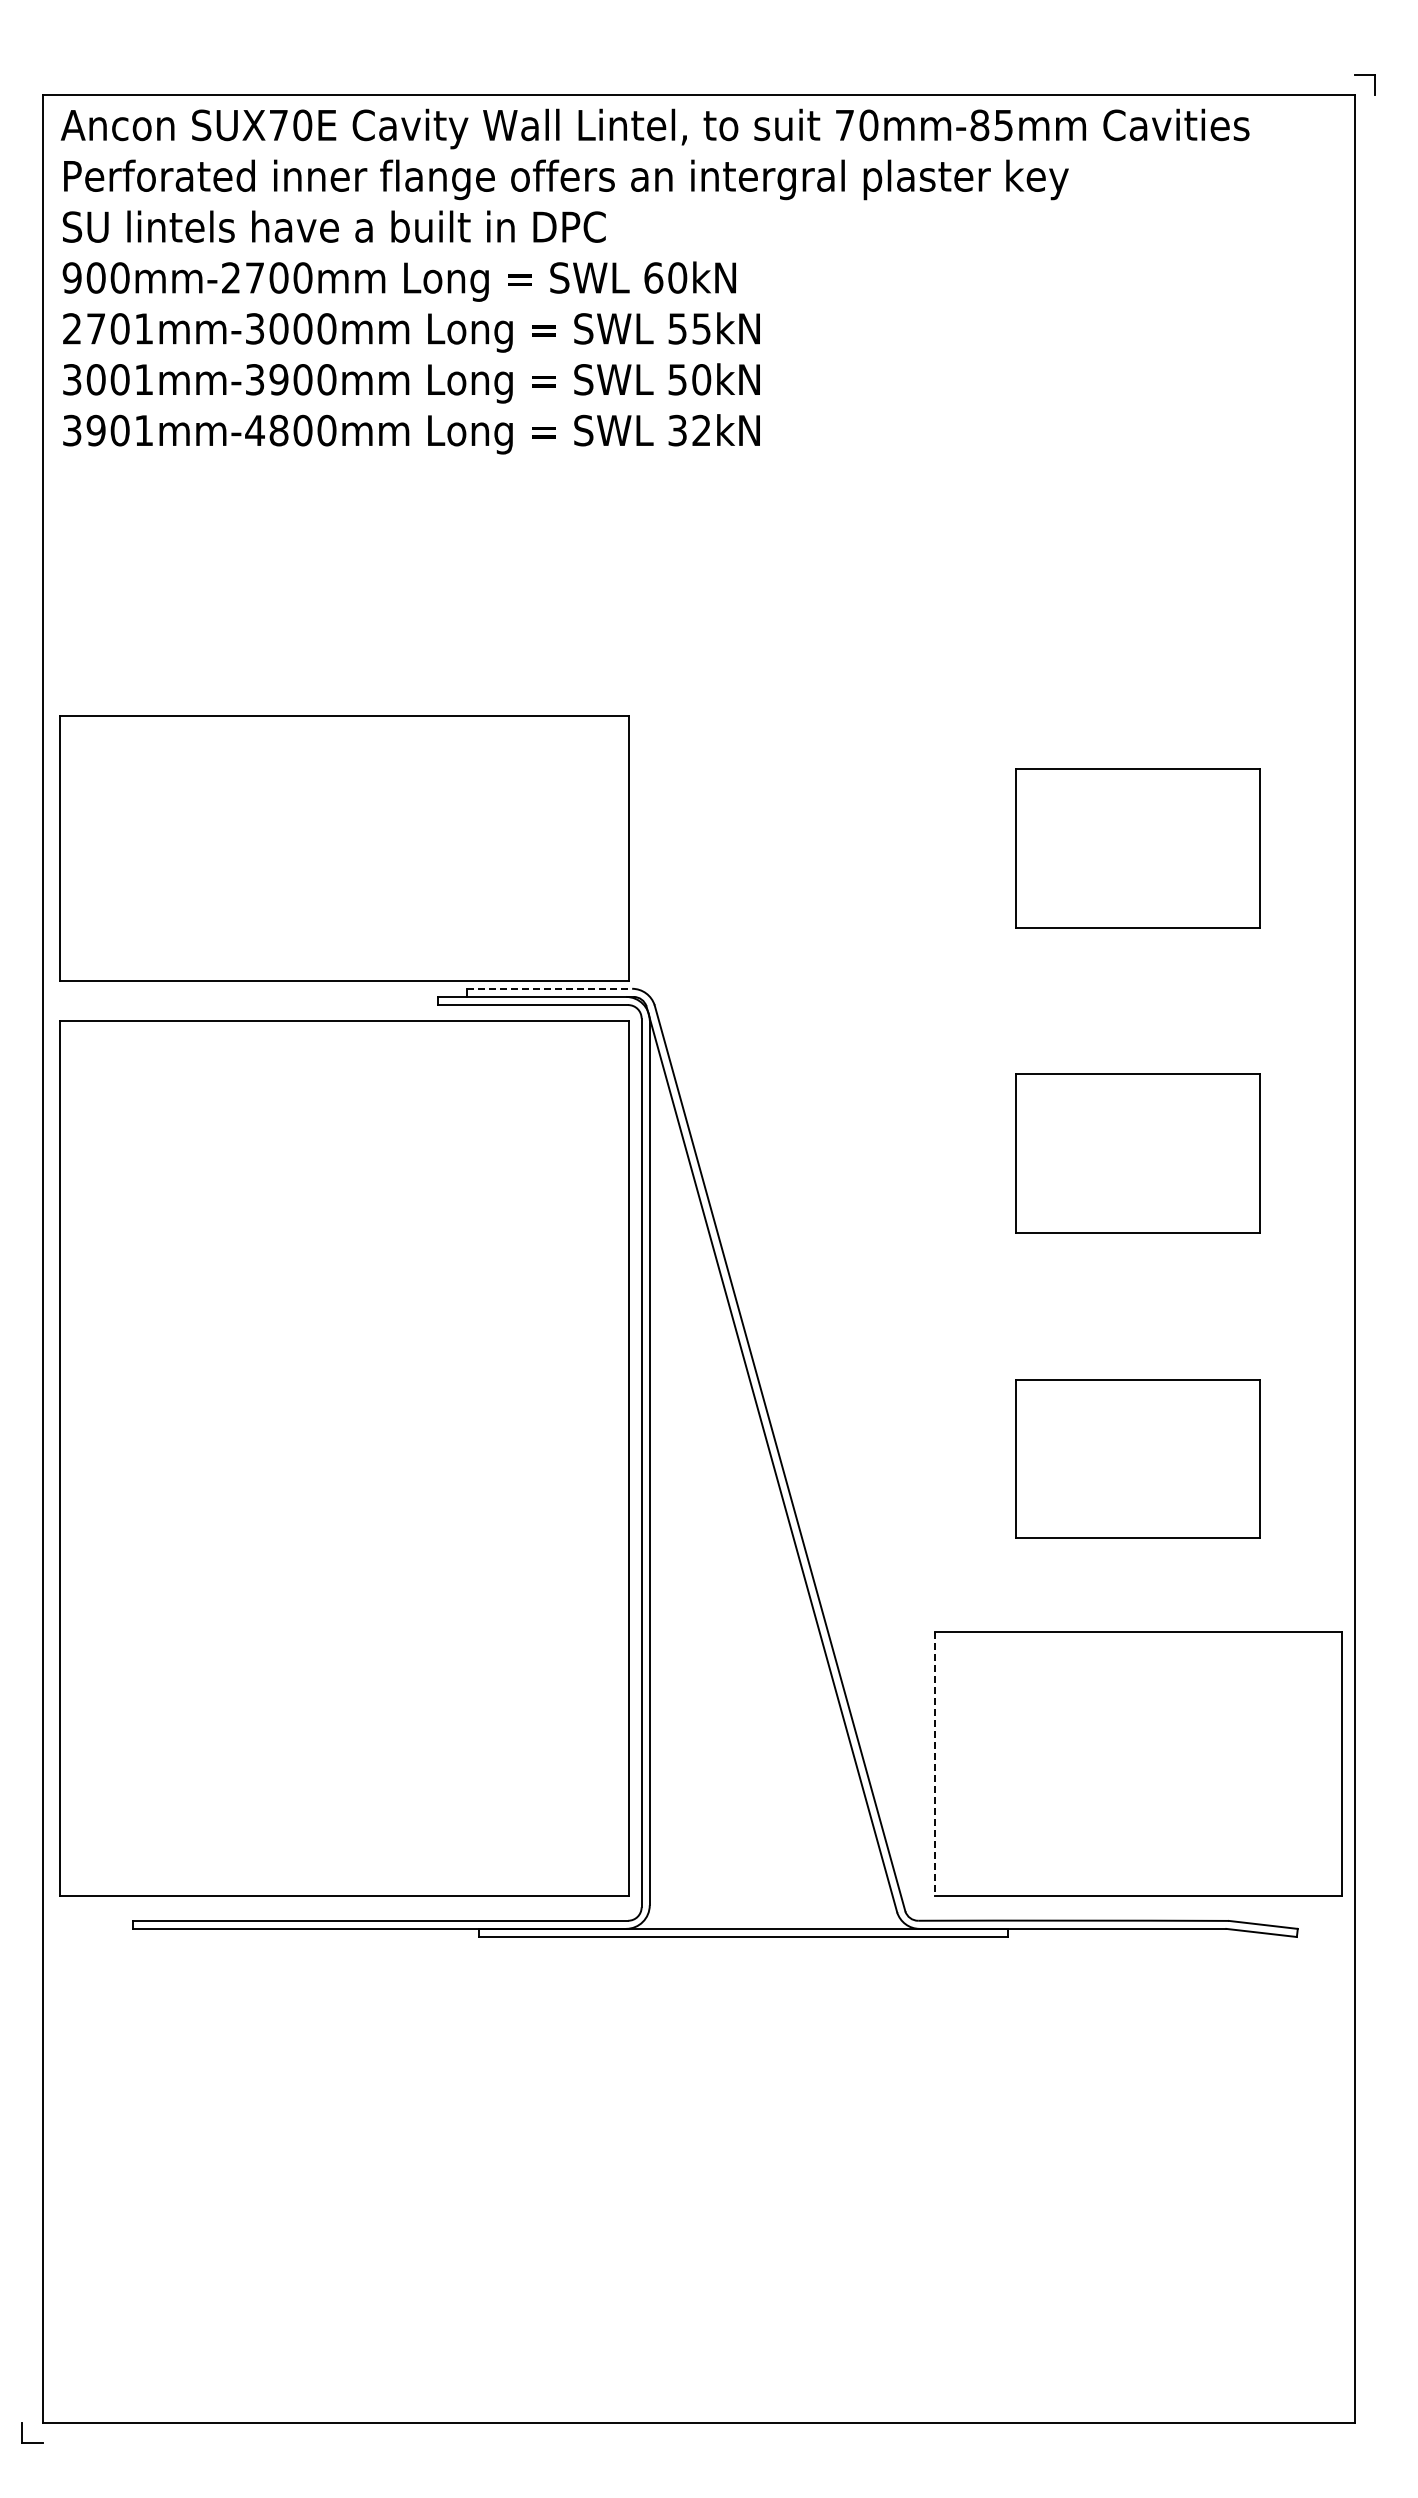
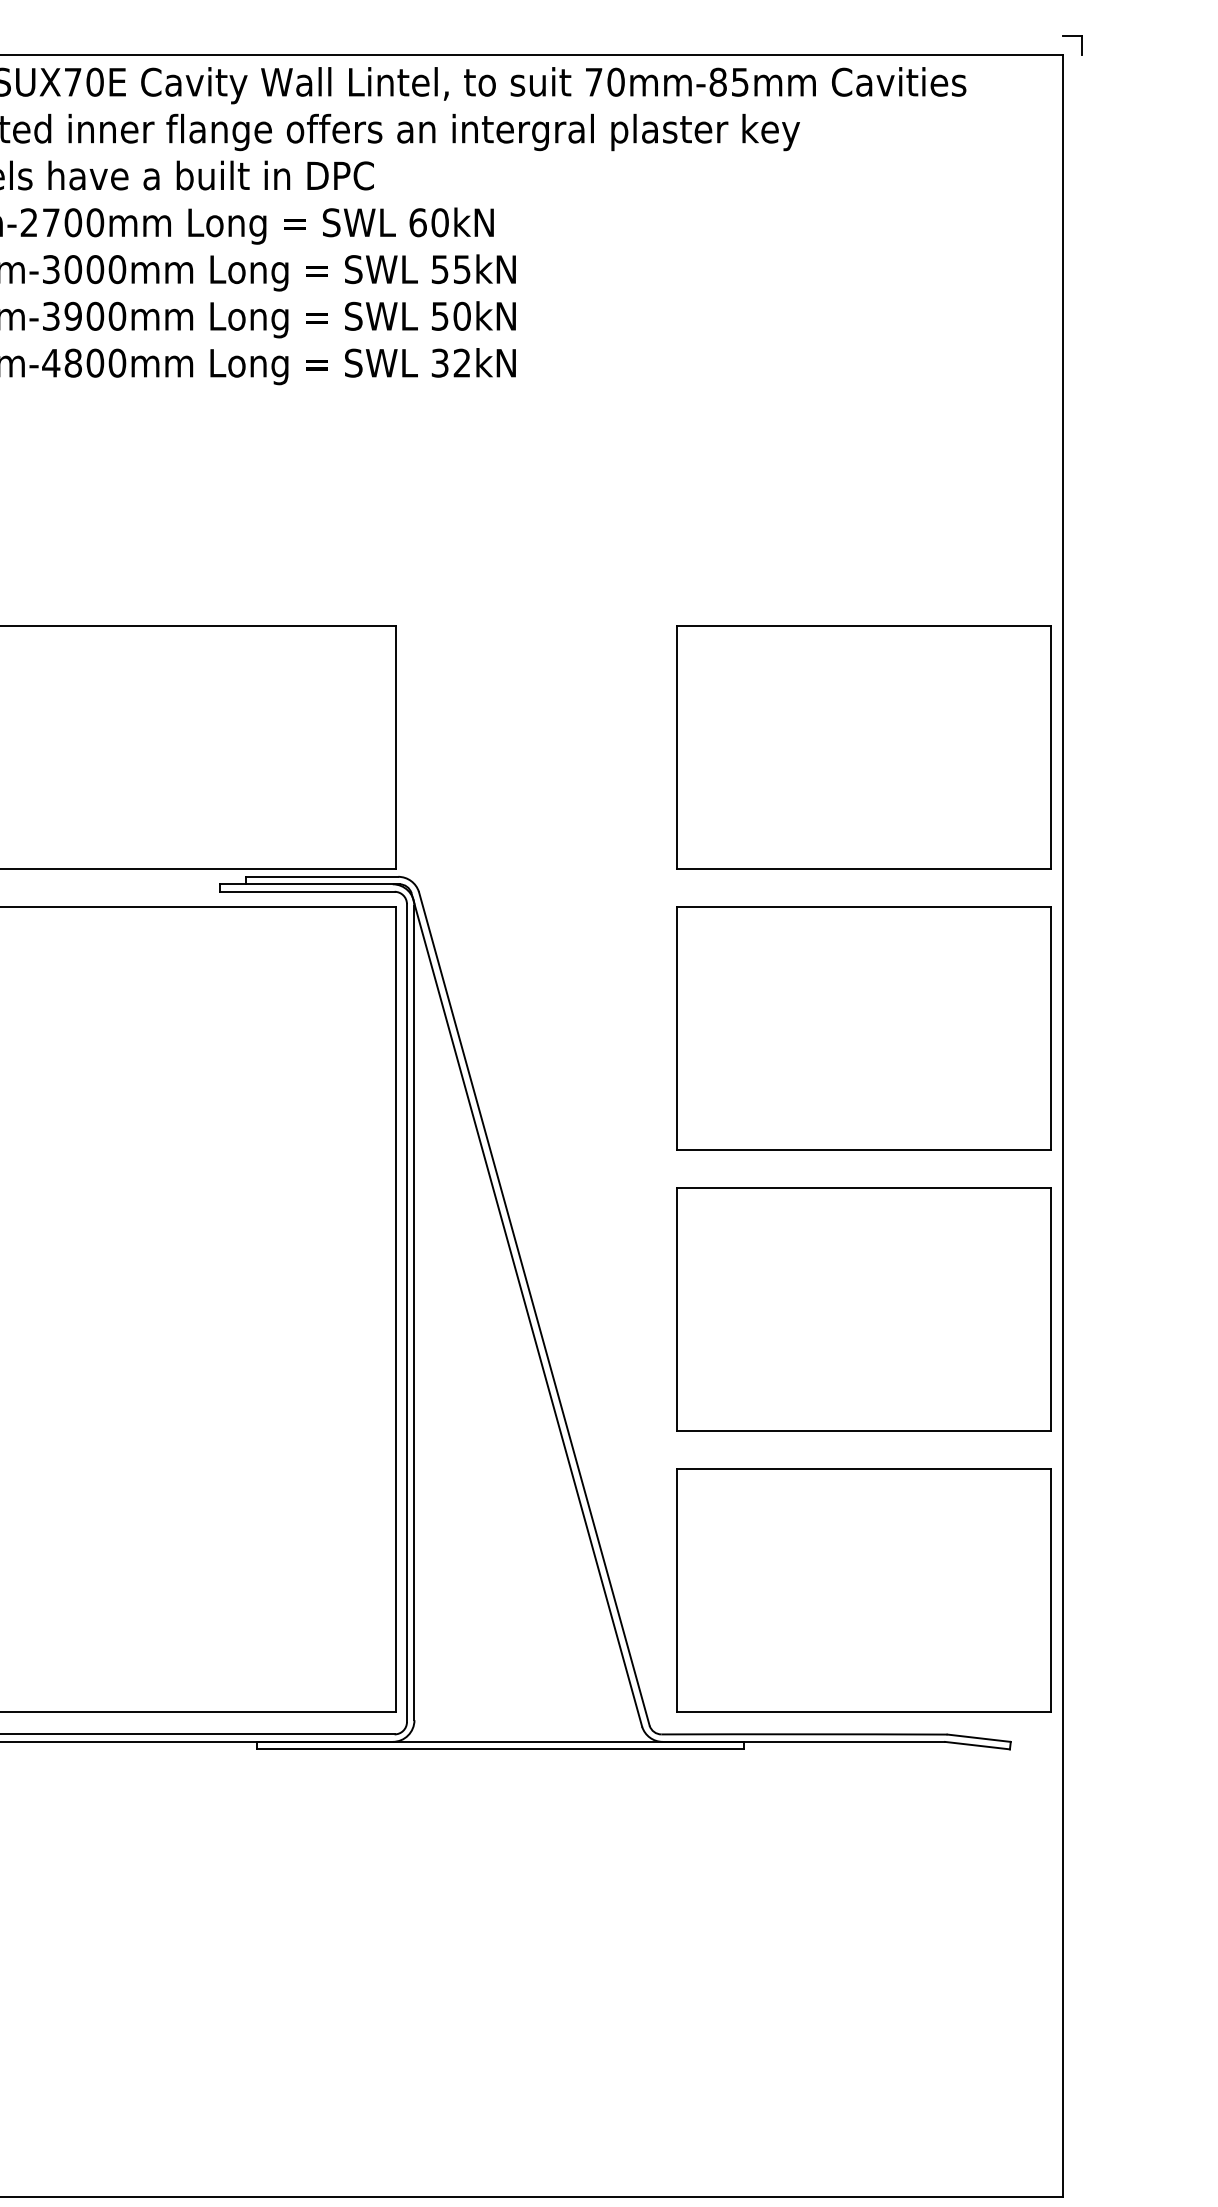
part: (1138, 848) -> (864, 747), size x1.67
line: (549, 988) -> (322, 876), dashed -> solid
part: (1138, 1153) -> (864, 1028), size x1.67
part: (1138, 1458) -> (864, 1309), size x1.67
line: (934, 1764) -> (676, 1590), dashed -> solid

